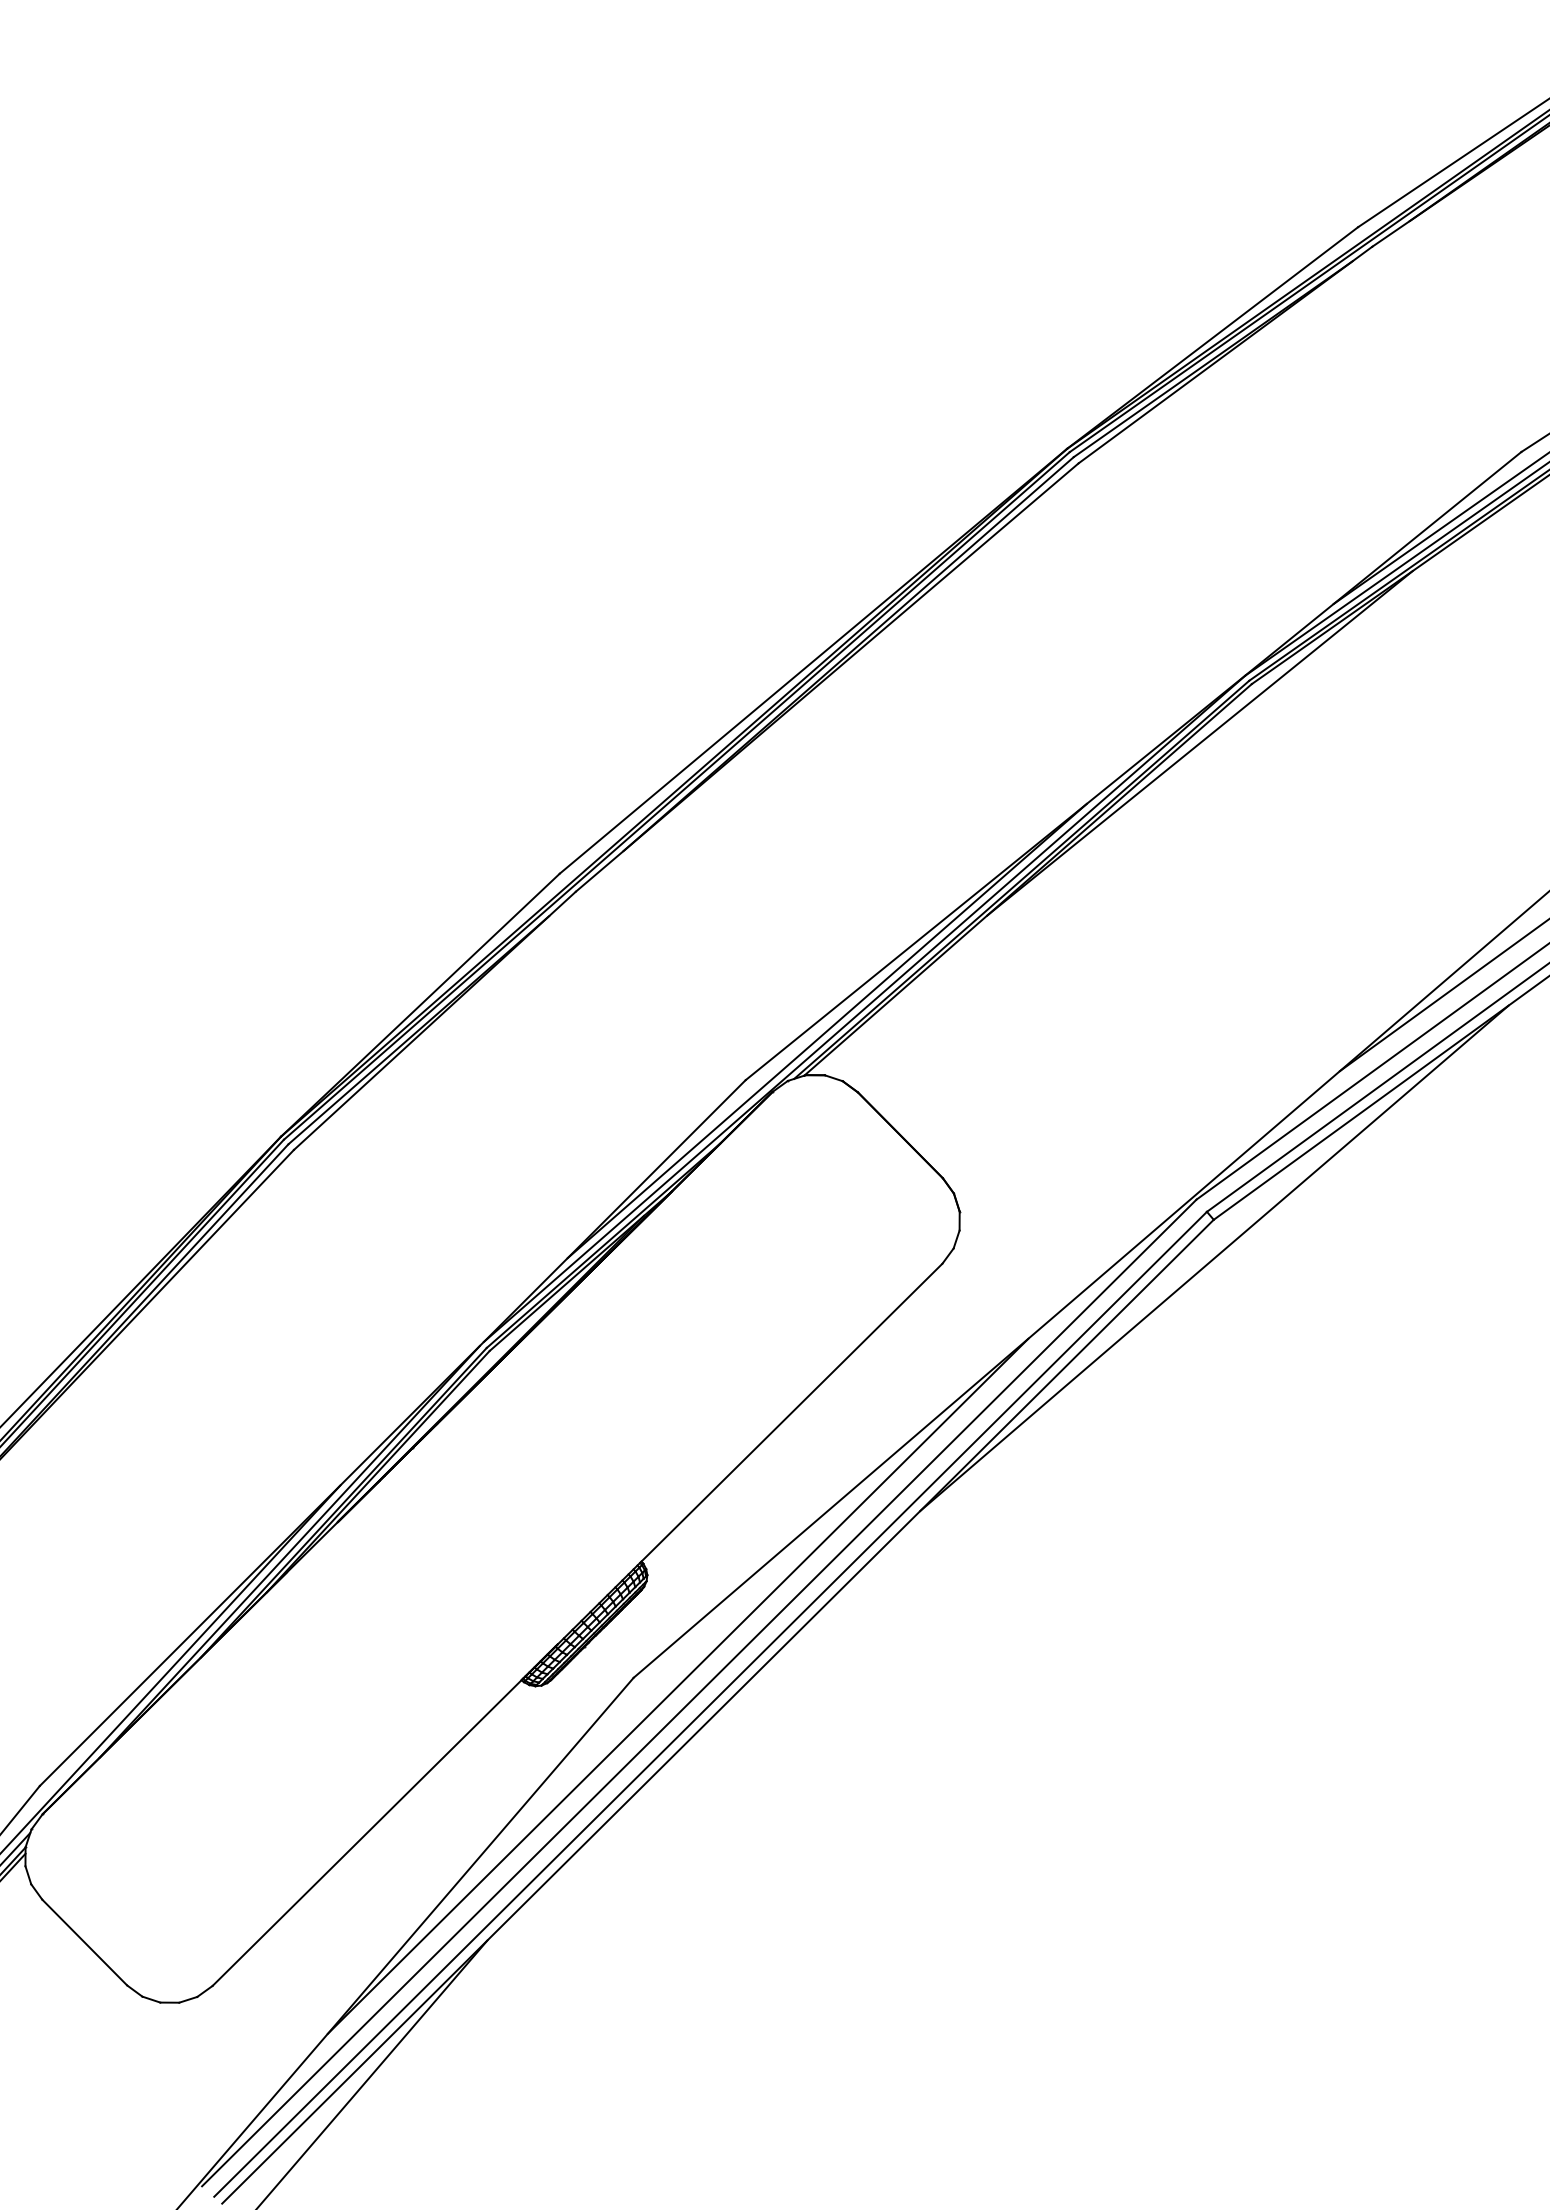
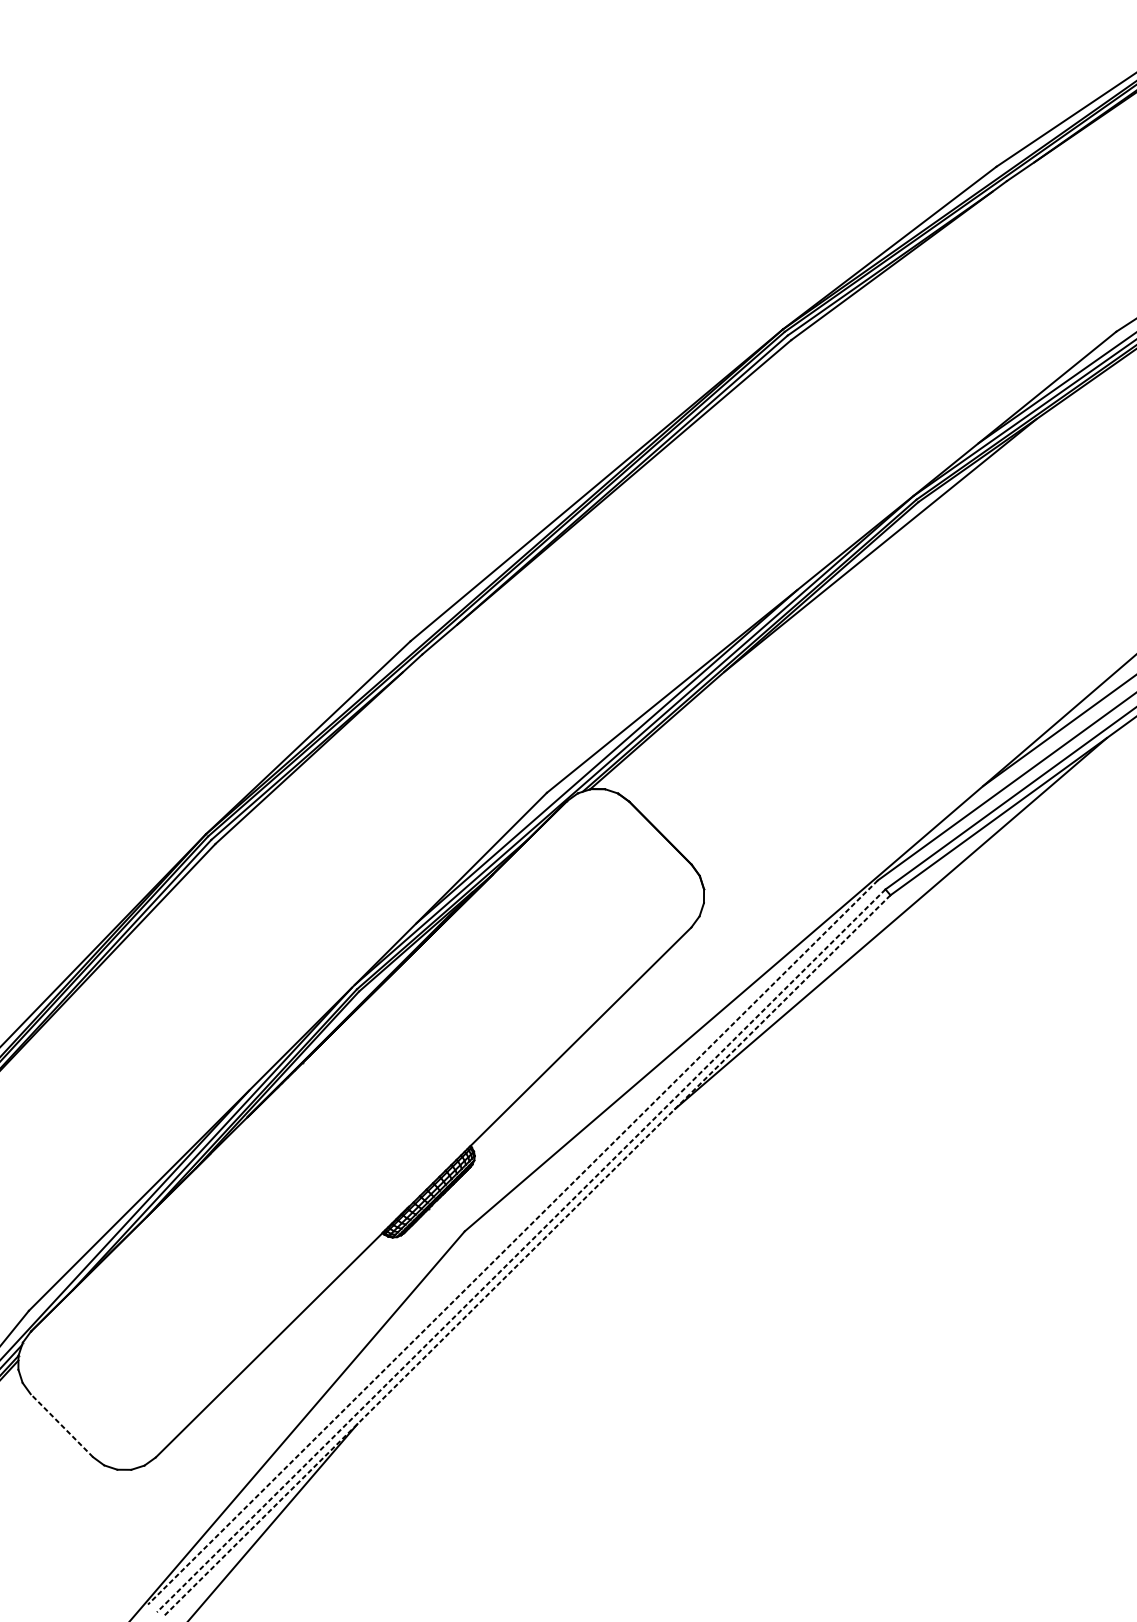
line: (677, 1685) -> (496, 1237), removed
line: (698, 1693) -> (512, 1242), solid -> dashed
line: (710, 1704) -> (521, 1250), solid -> dashed
line: (717, 1712) -> (526, 1256), solid -> dashed
line: (84, 1942) -> (61, 1425), solid -> dashed

